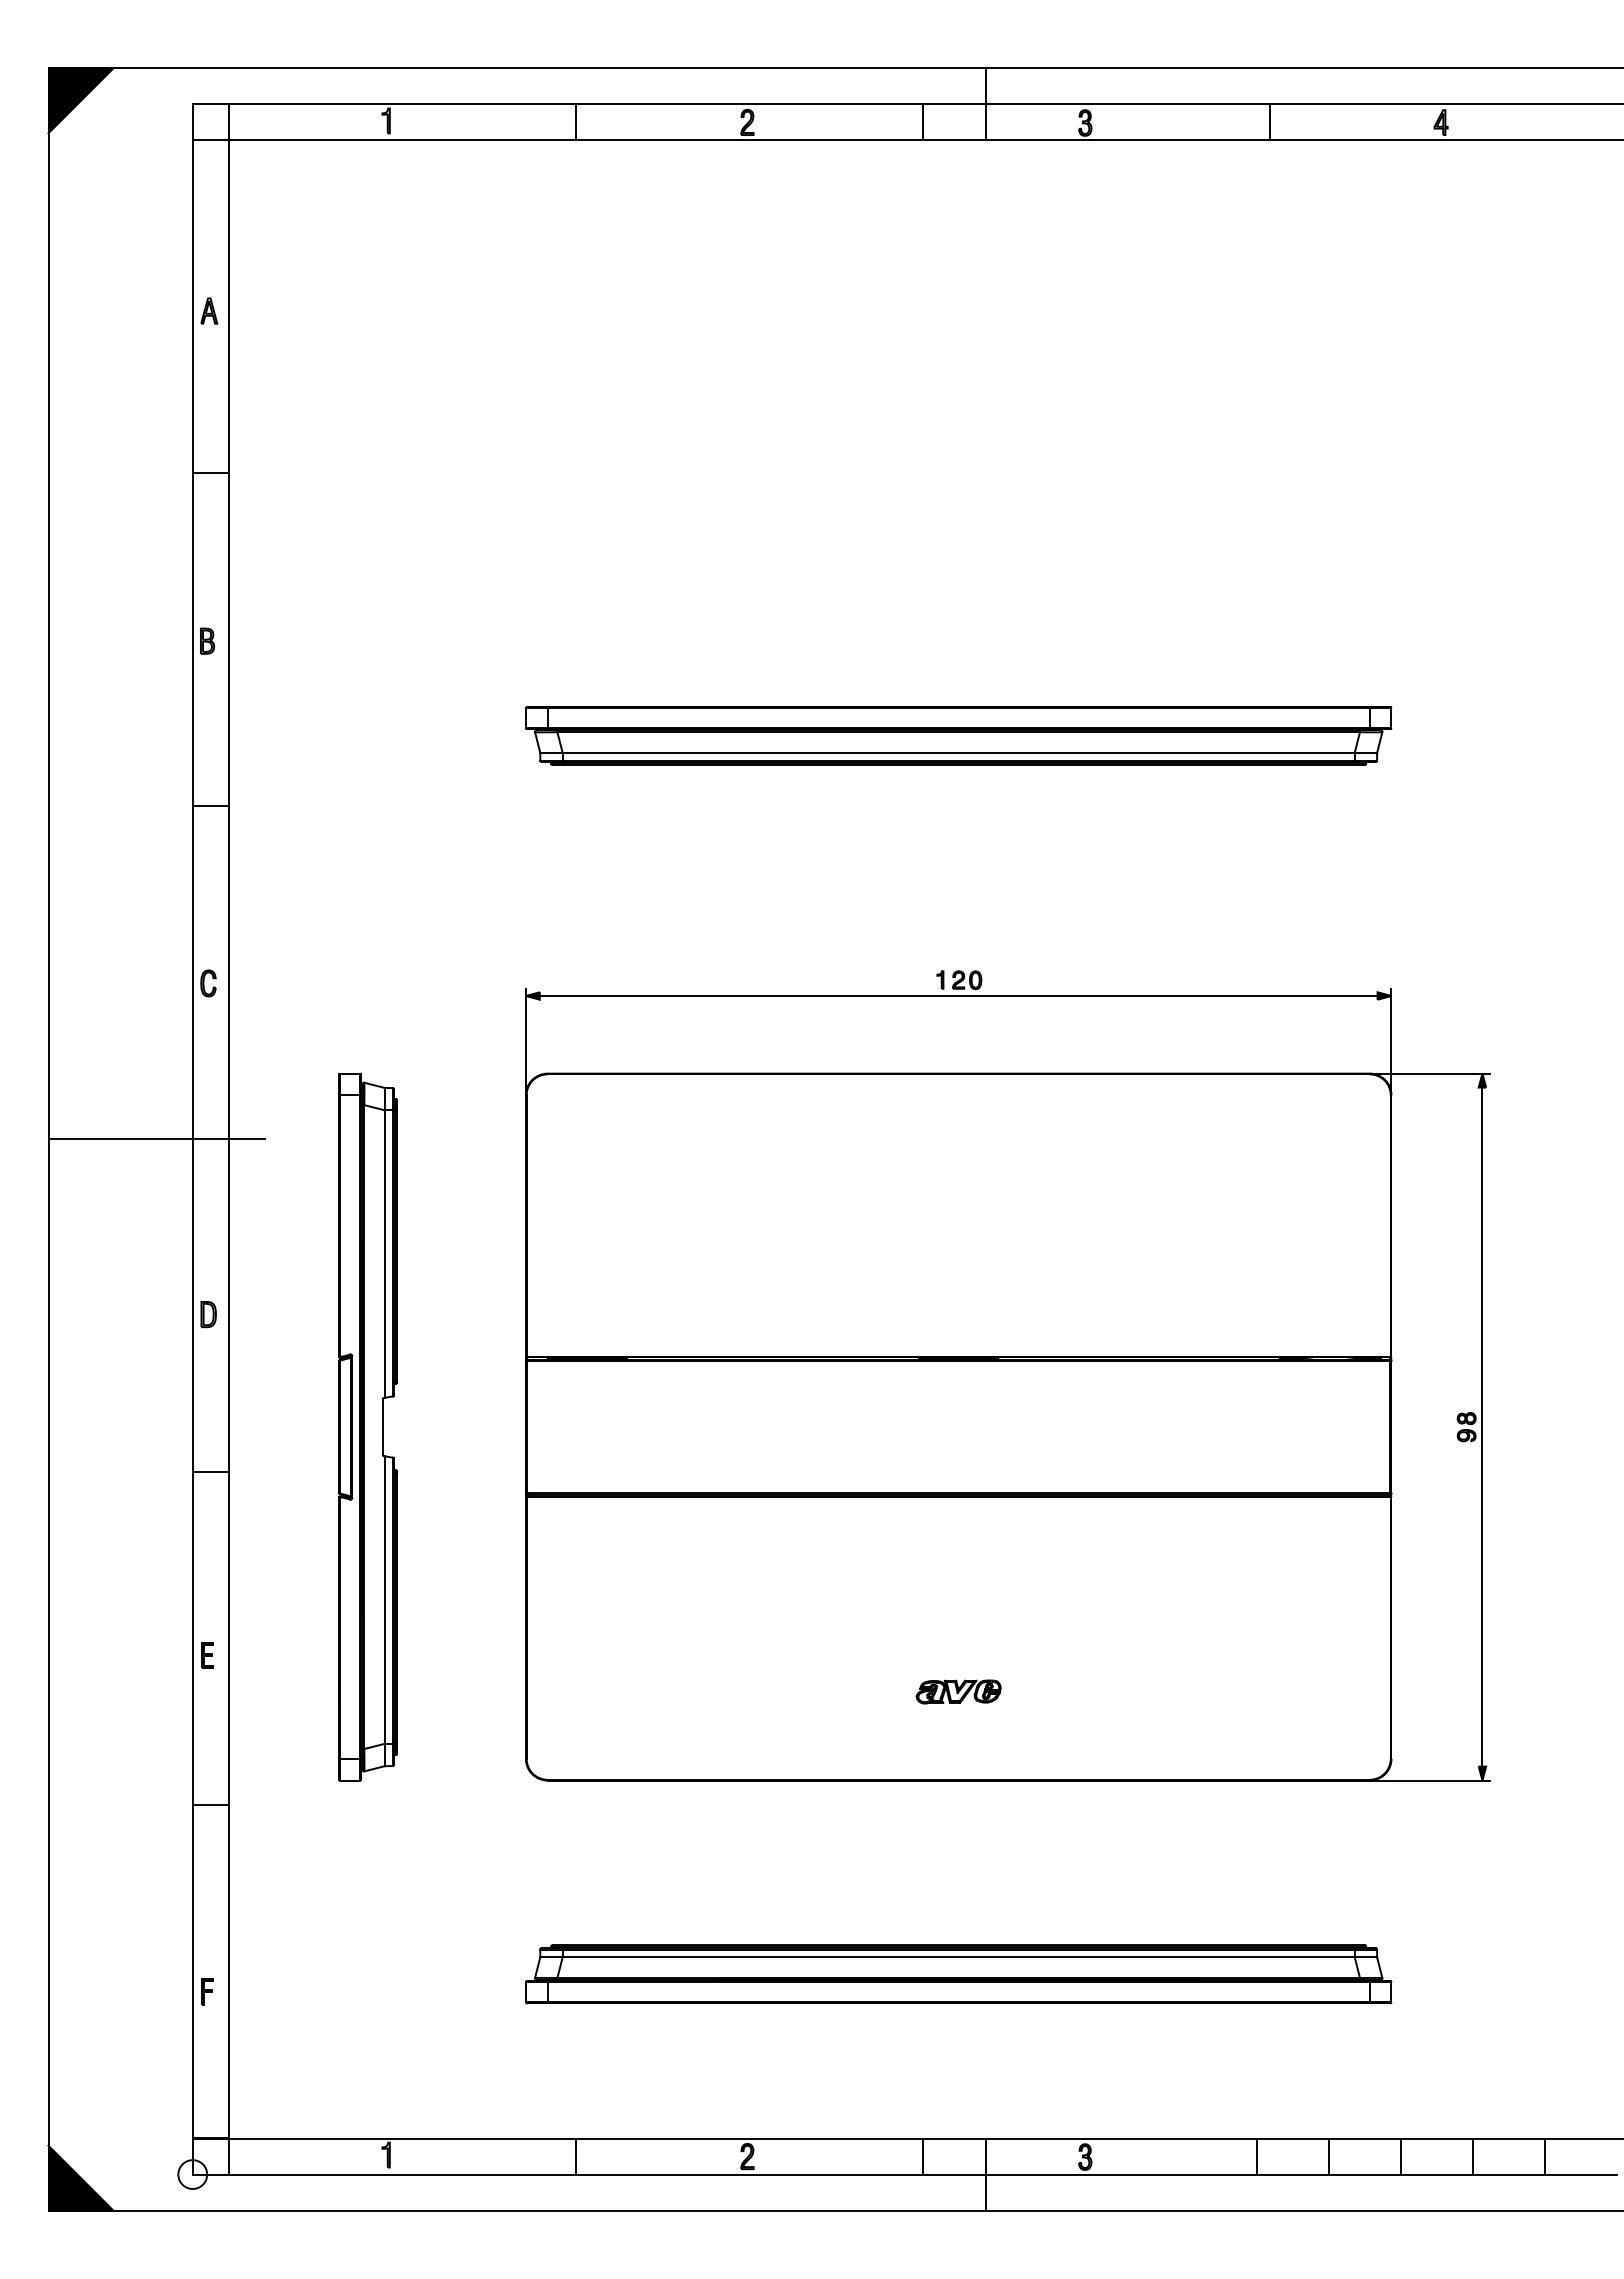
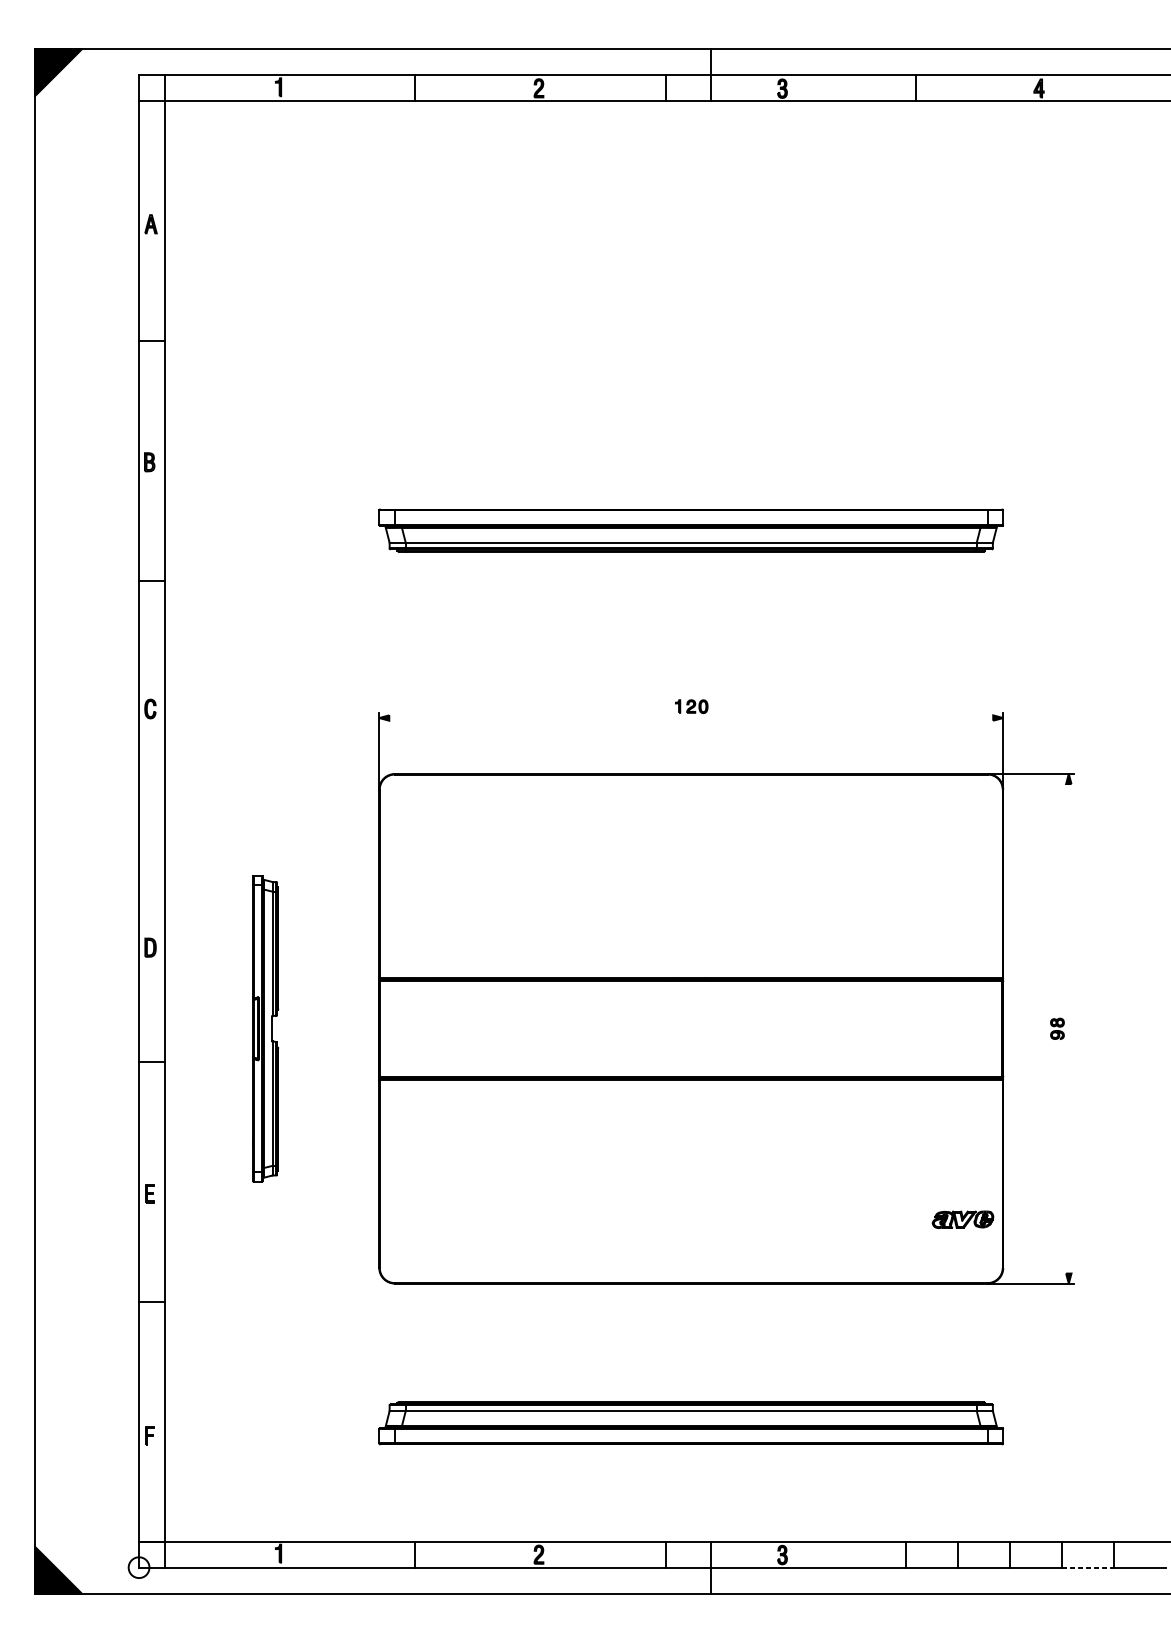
line: (958, 996) -> (691, 718), removed
line: (156, 1139) -> (112, 821), removed
part: (368, 1426) -> (265, 1028), size x0.6
line: (1482, 1426) -> (1068, 1028), removed
part: (958, 1691) -> (962, 1219), moved
line: (1509, 2174) -> (1088, 1567), solid -> dashed

